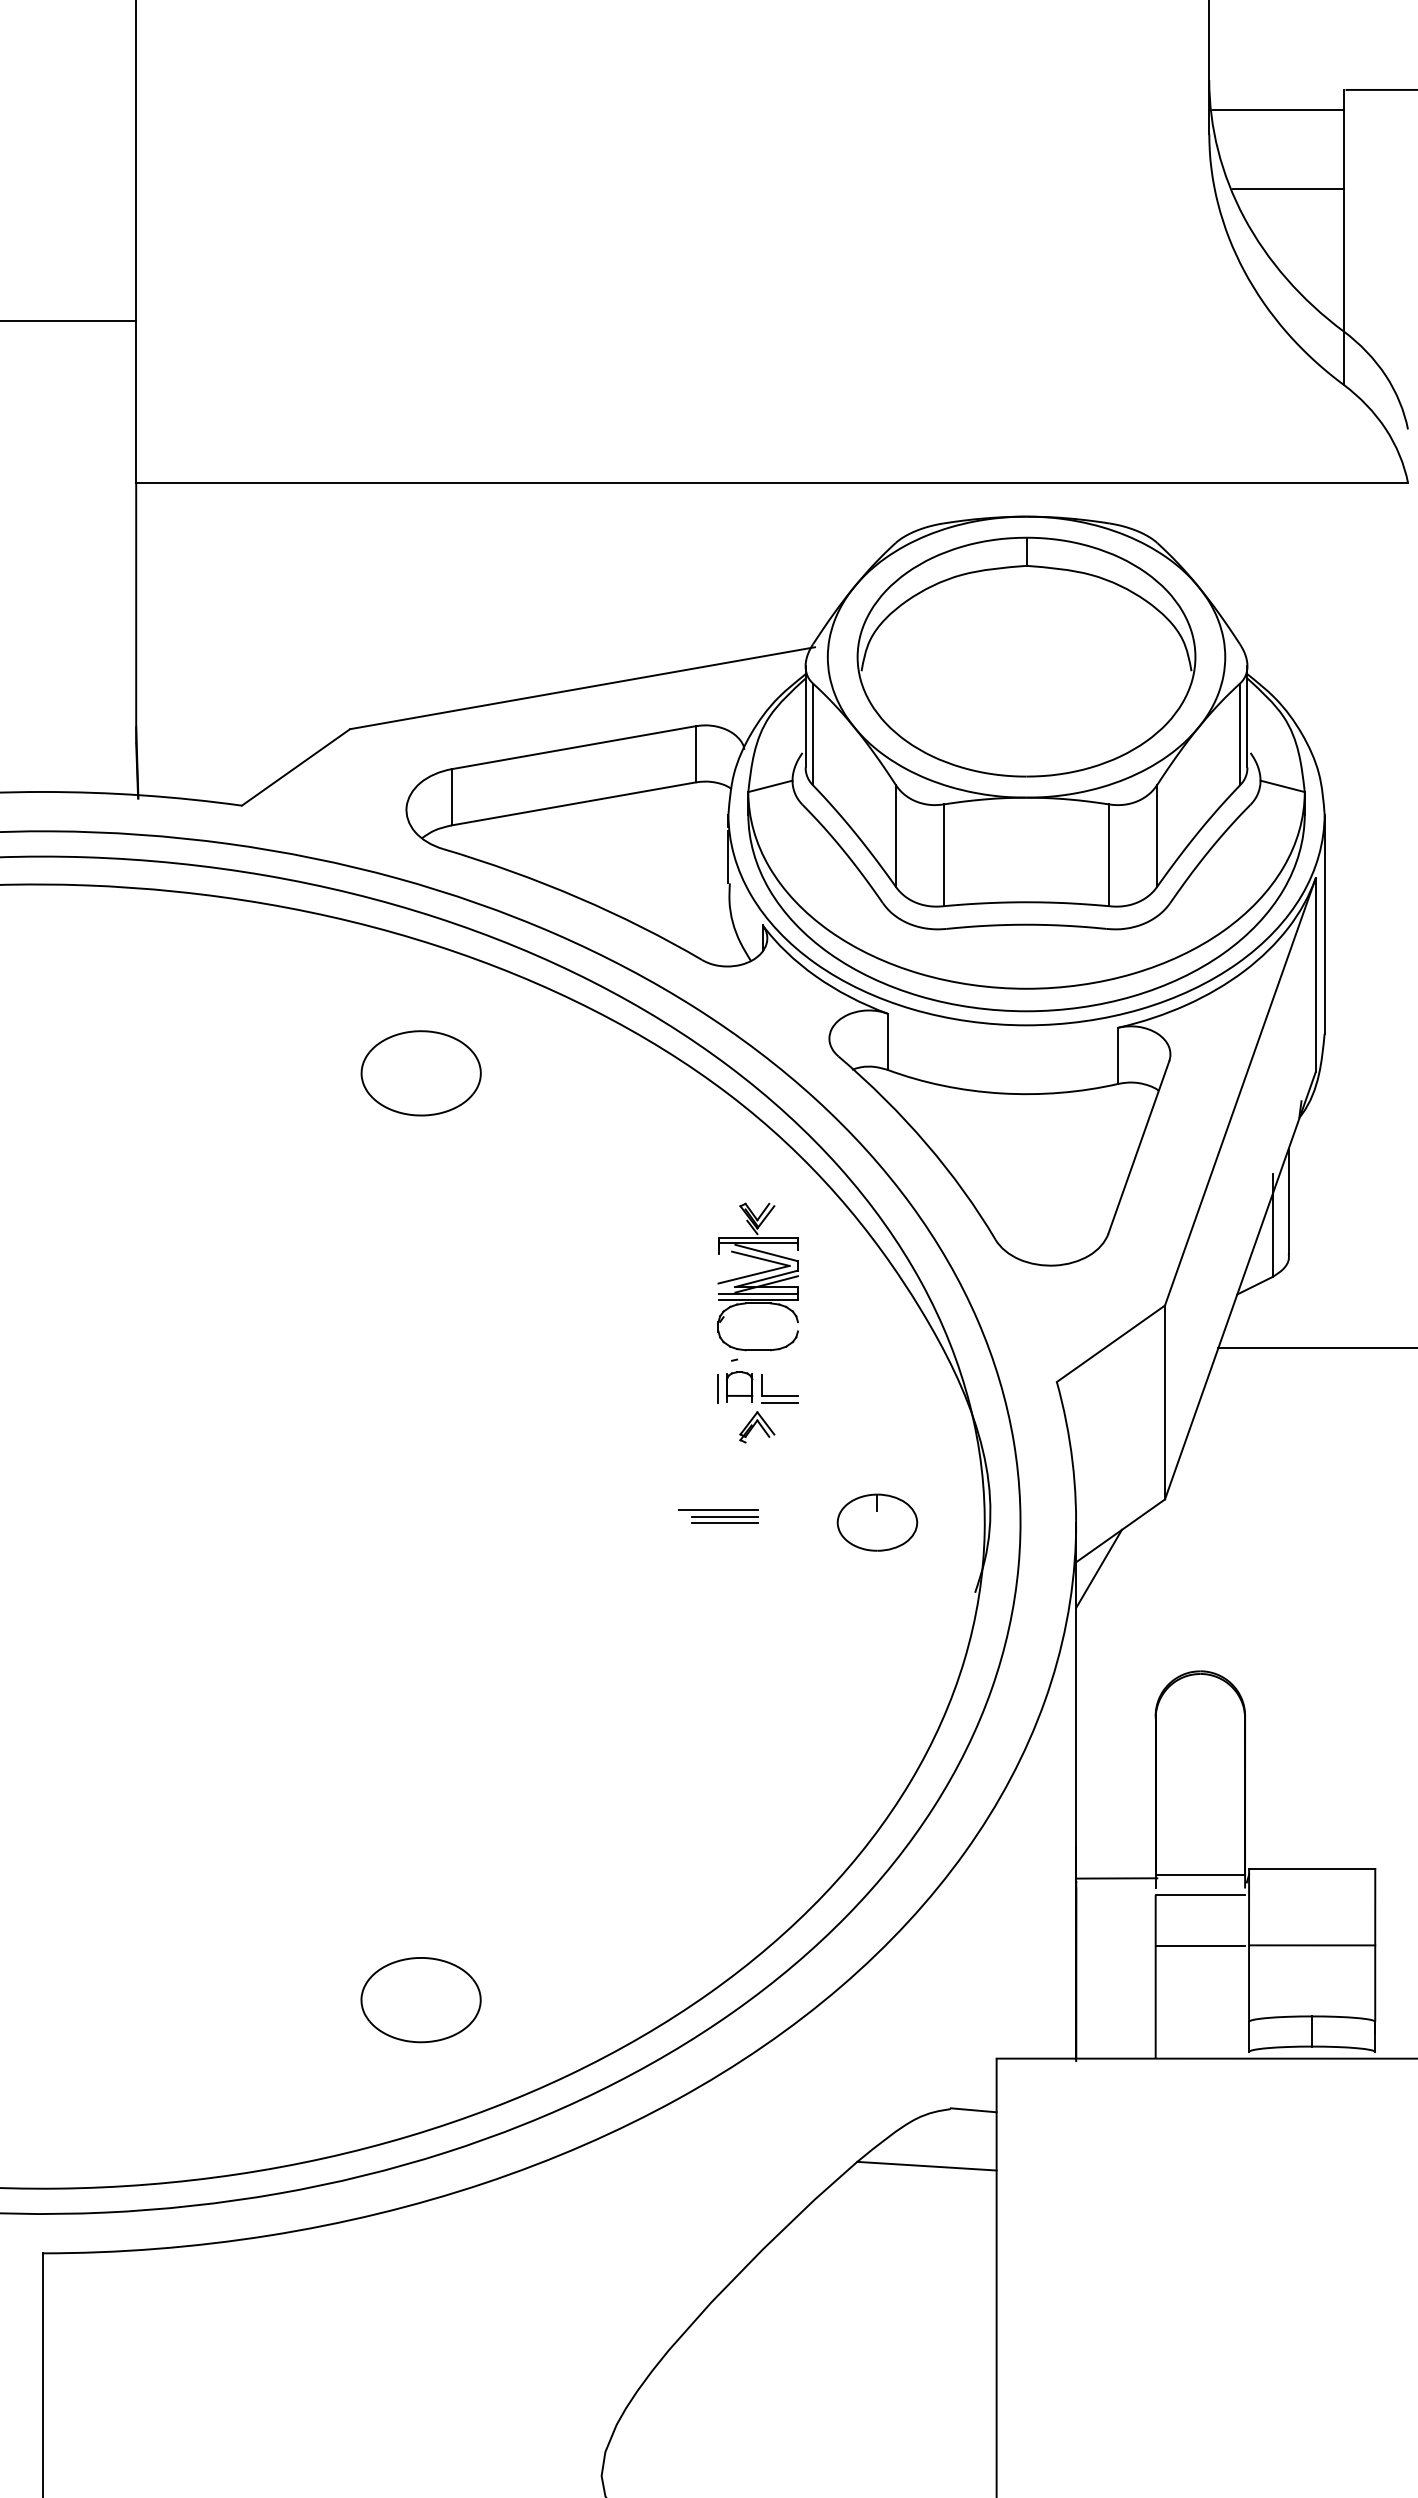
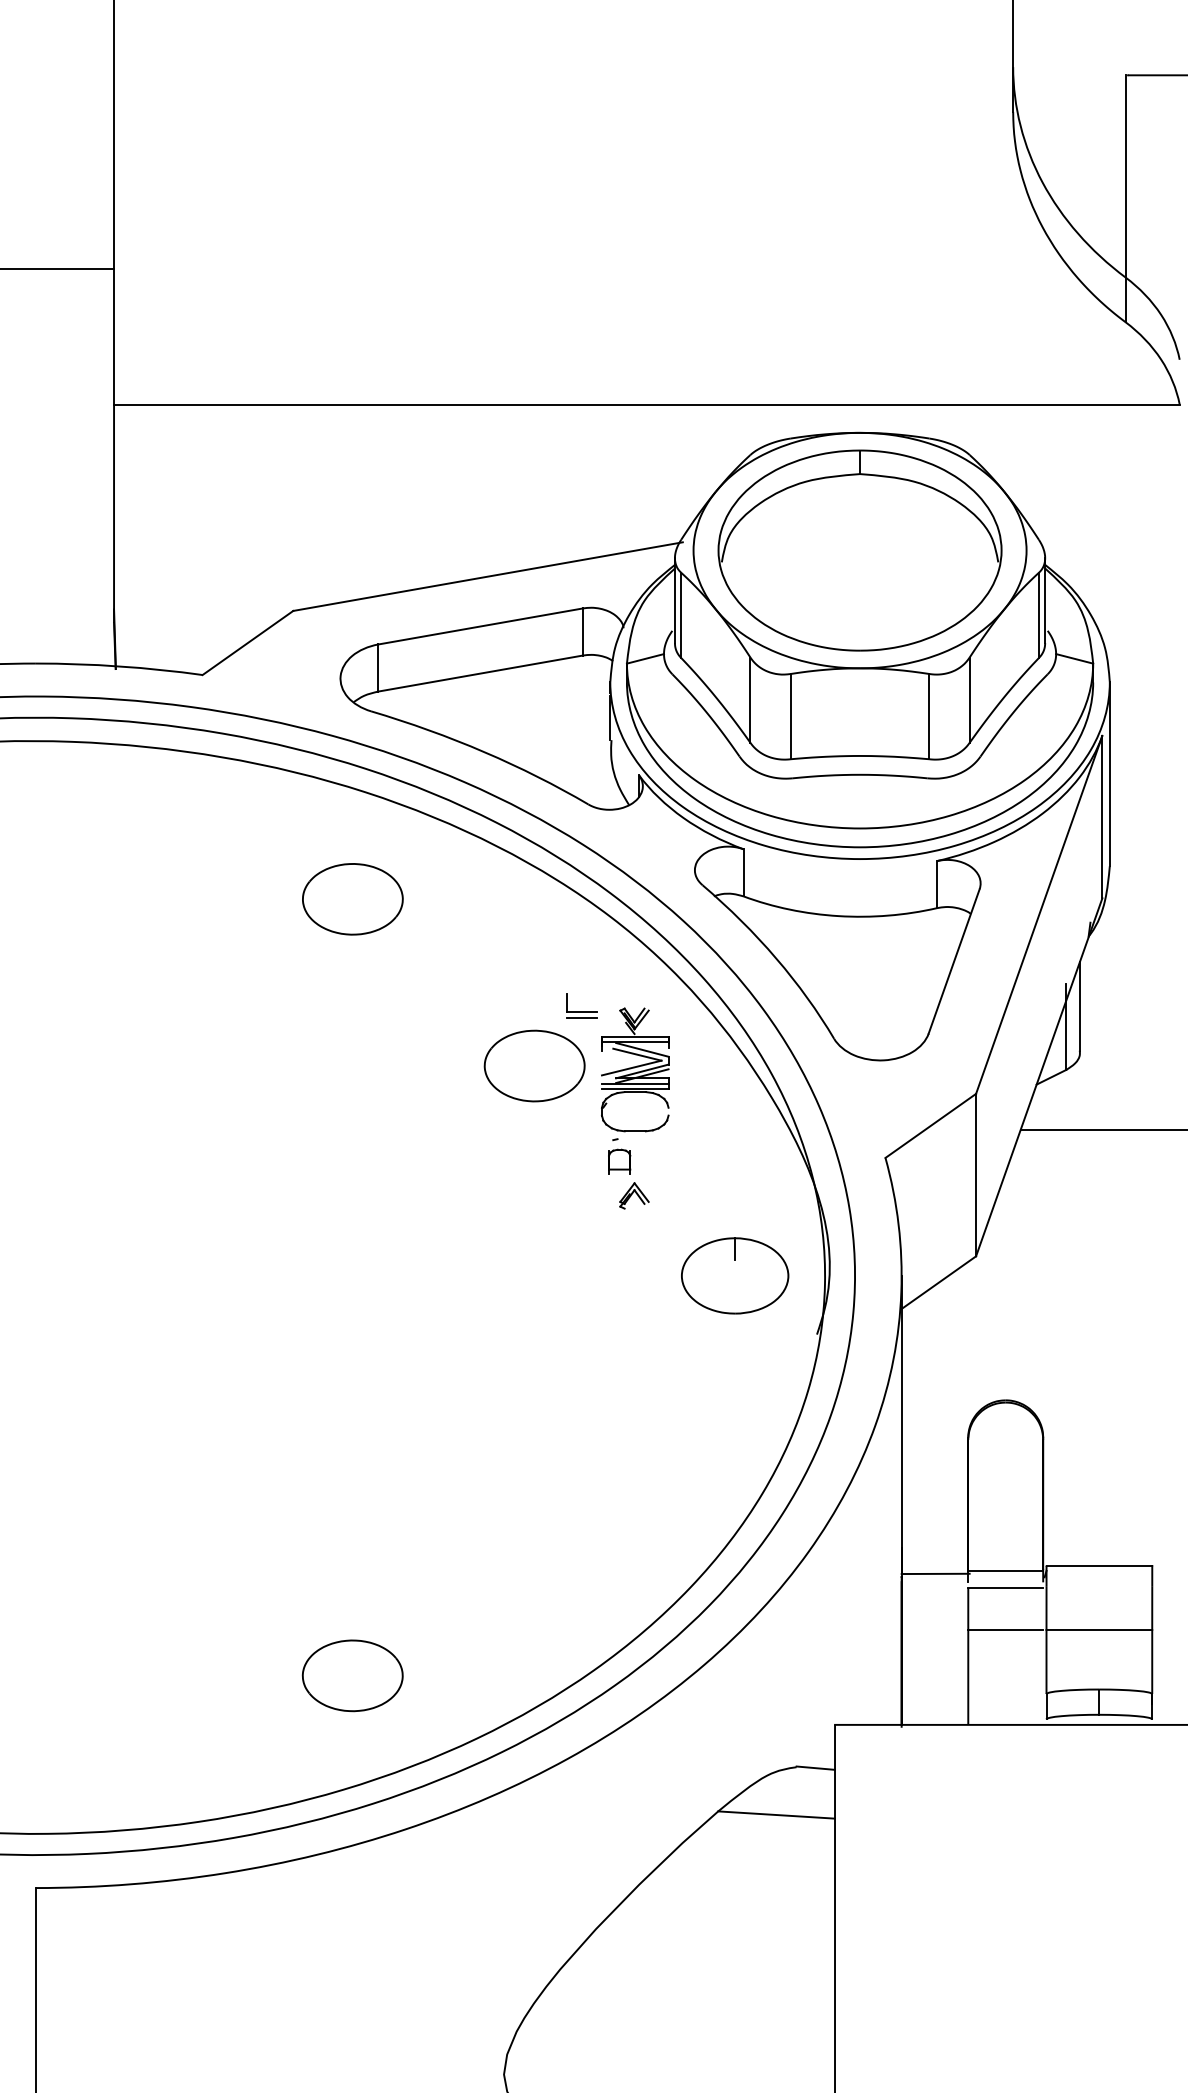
line: (1278, 109) -> (1071, 91), removed
line: (1288, 189) -> (1079, 158), removed
part: (637, 1272) -> (534, 1066), added
line: (718, 1388) -> (601, 1163), removed
part: (779, 1395) -> (581, 1011), moved
line: (718, 1510) -> (601, 1265), removed
line: (725, 1517) -> (607, 1271), removed
line: (725, 1522) -> (607, 1275), removed
part: (877, 1522) -> (735, 1275), size x1.6
line: (1098, 1568) -> (920, 1314), removed

